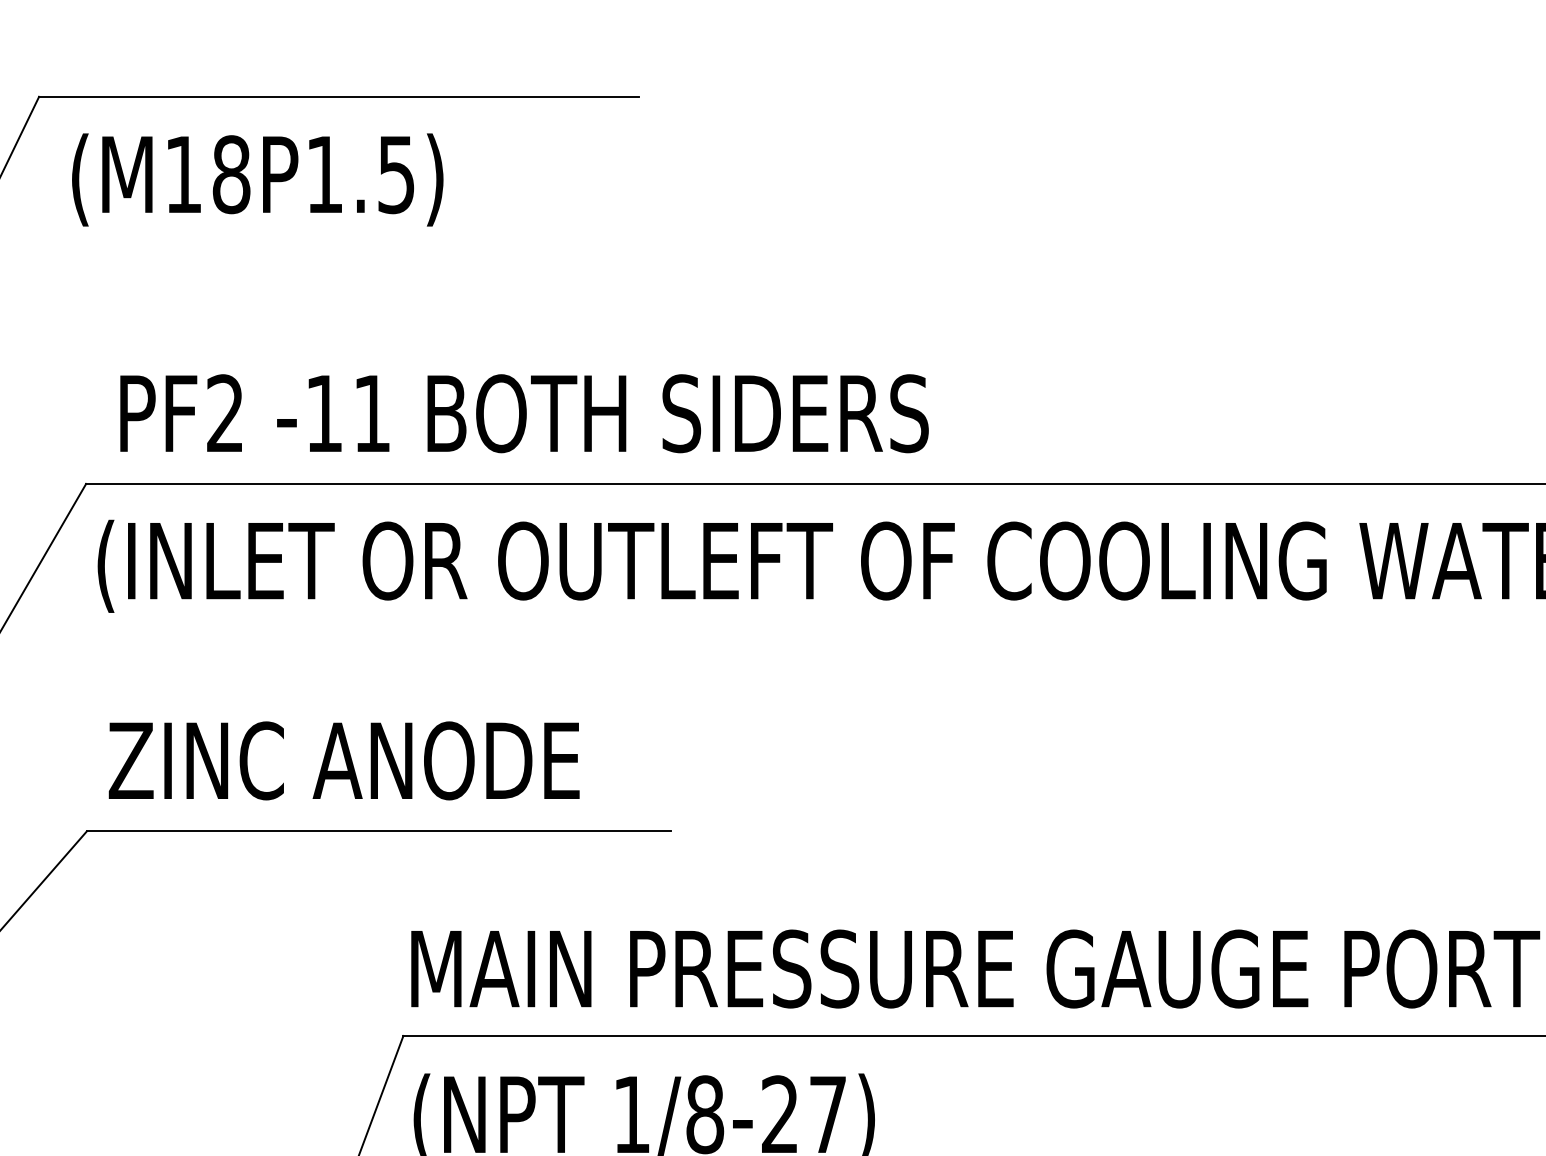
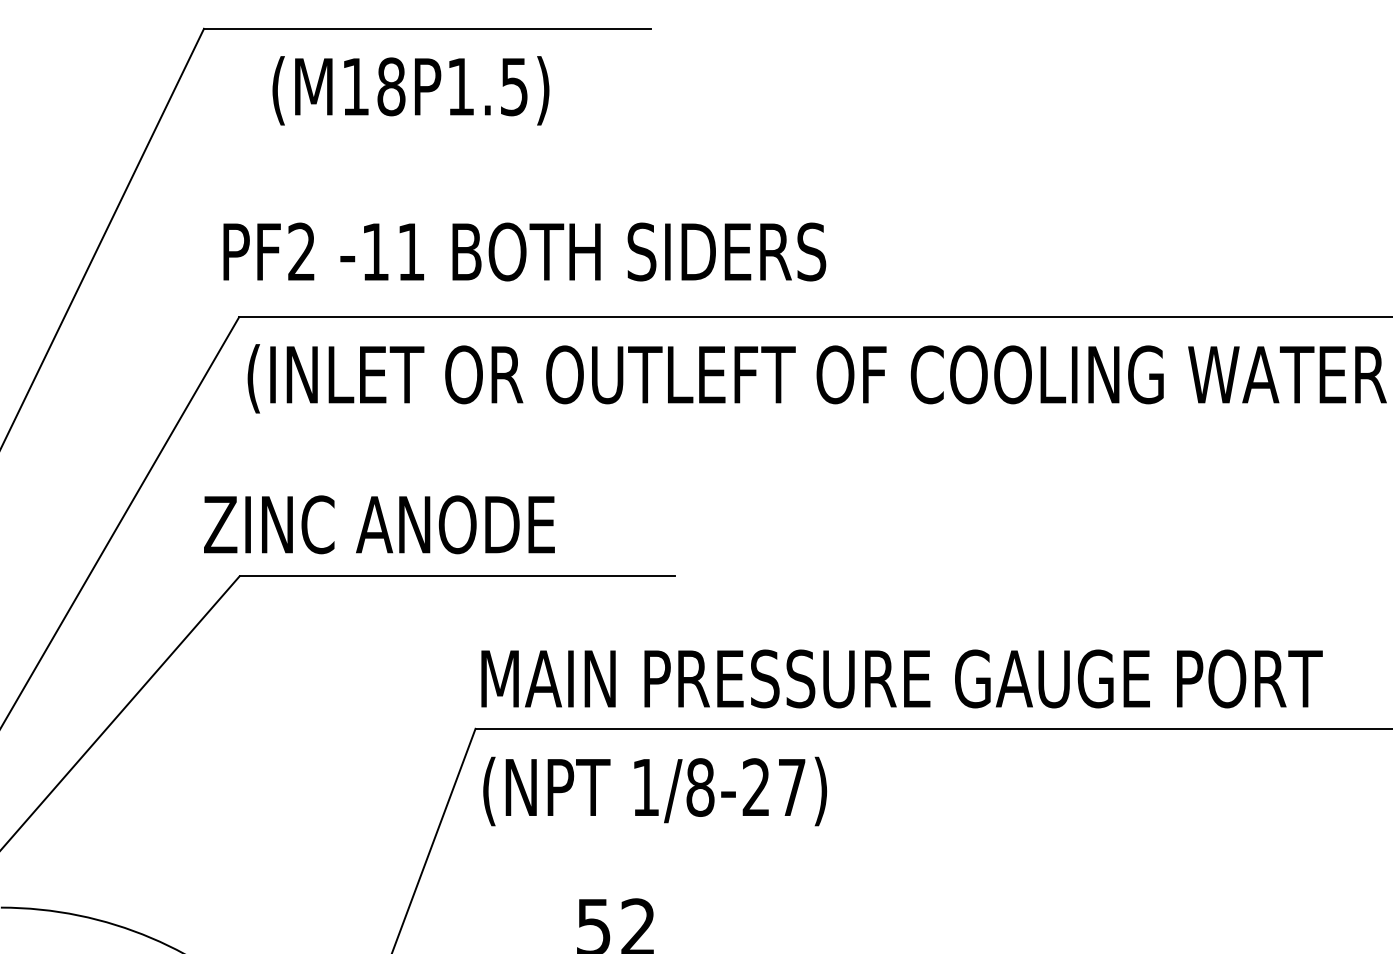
text: (257, 179) -> (410, 90), moved
text: (524, 412) -> (524, 251), moved
text: (344, 760) -> (379, 524), moved

